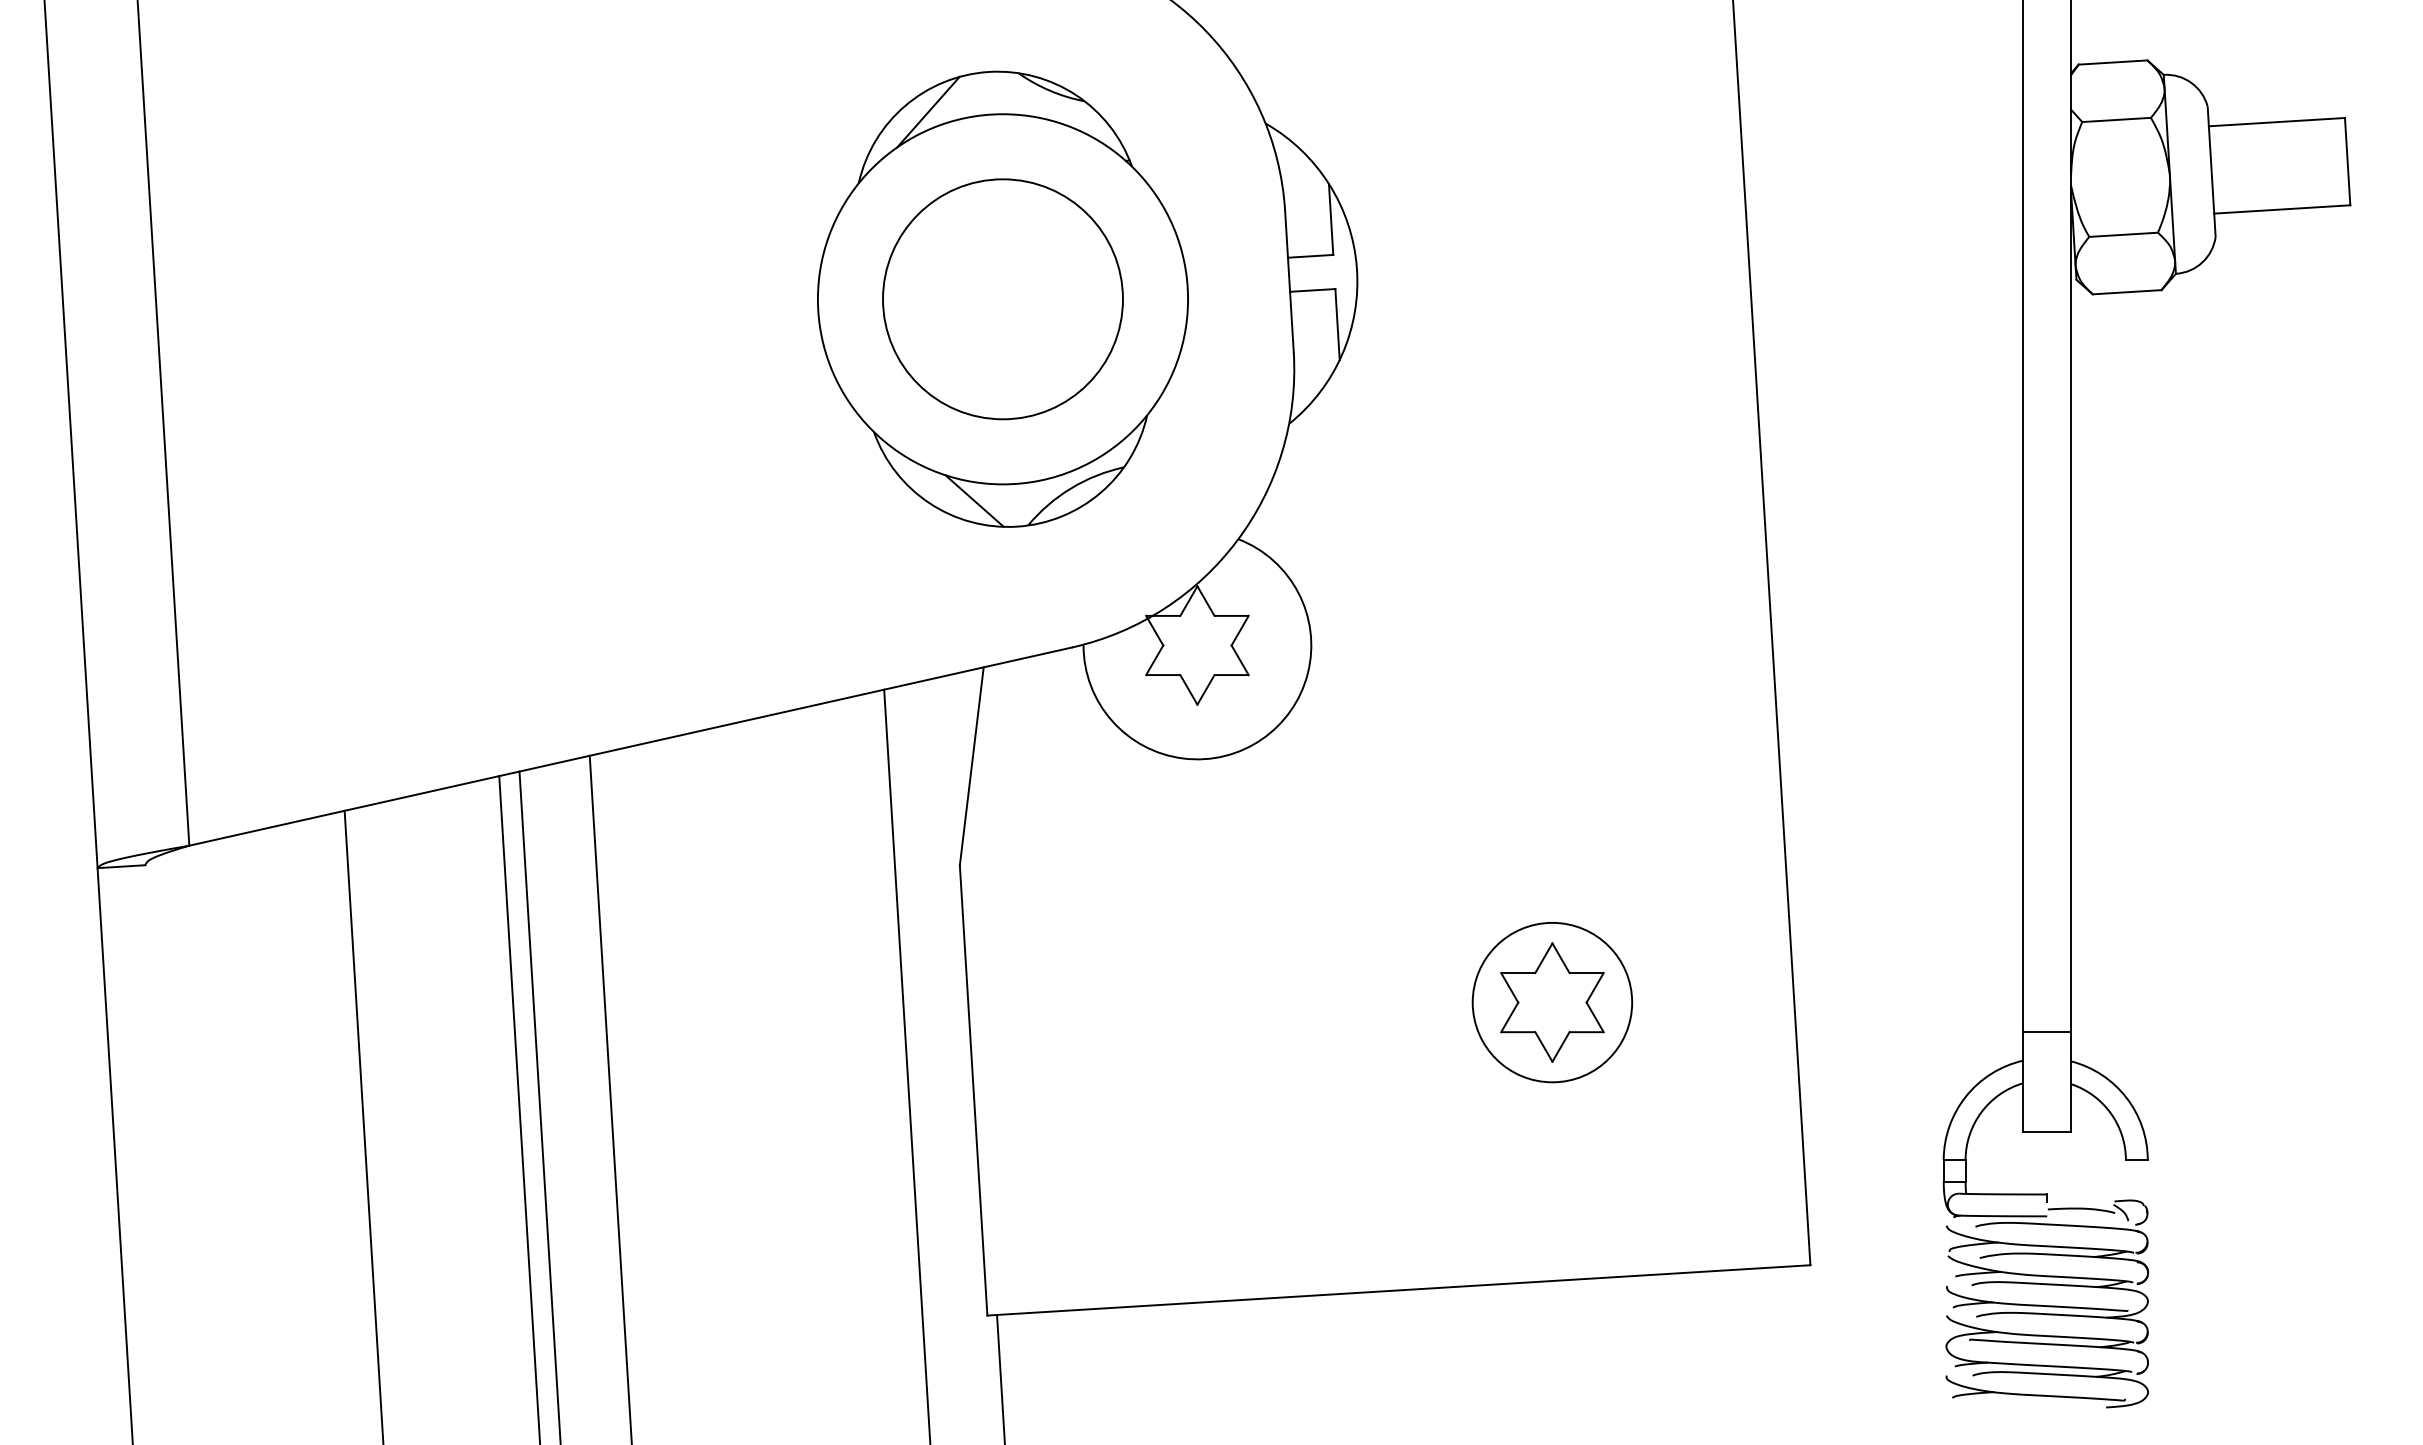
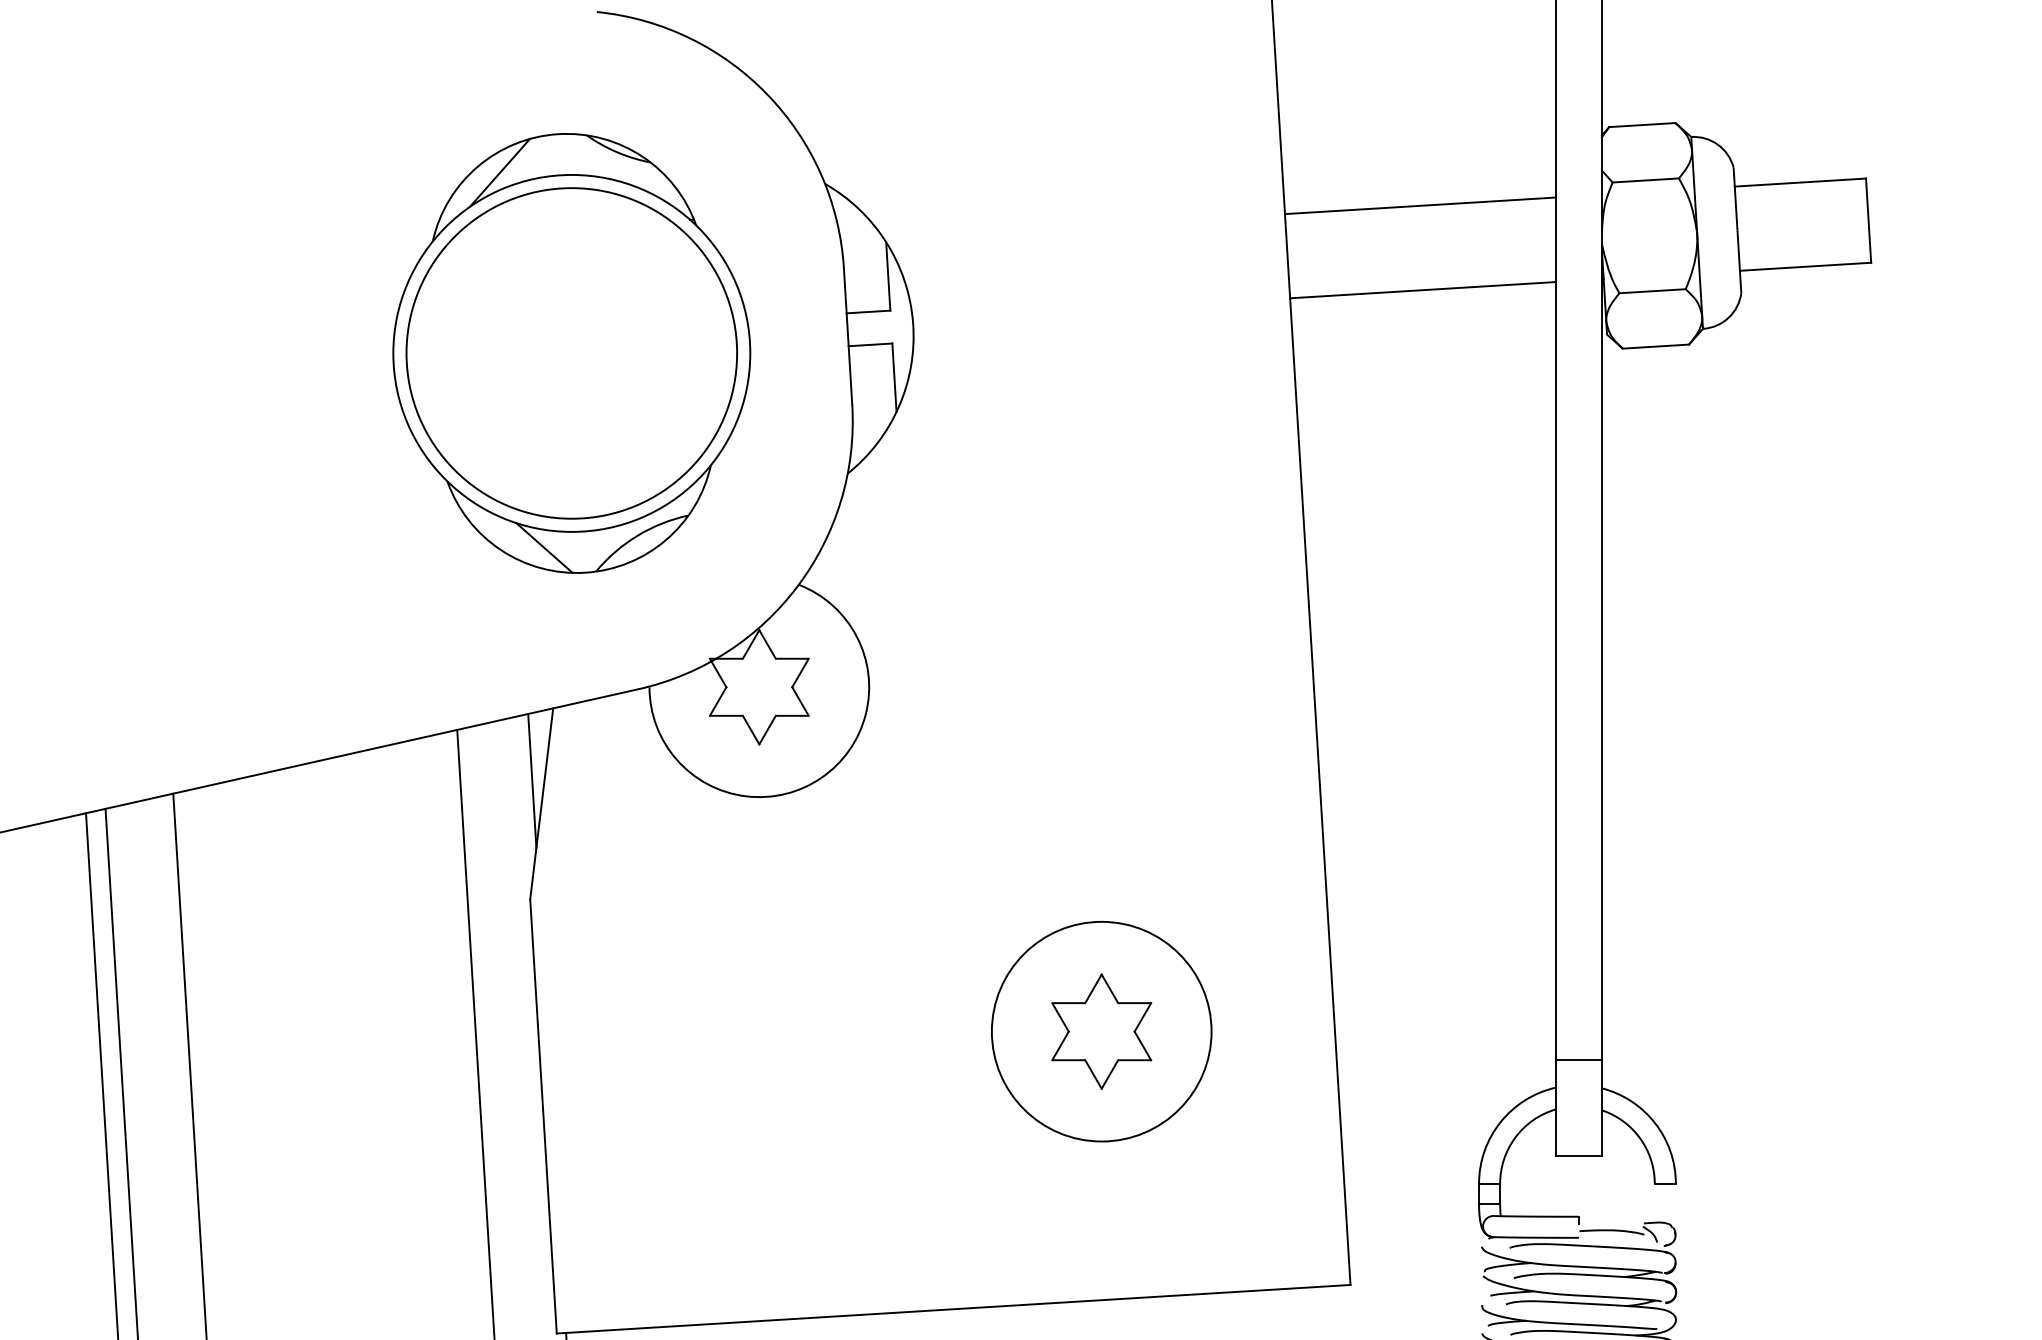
line: (1882, 145) -> (1420, 205), added
line: (1885, 233) -> (1422, 289), added
circle: (1002, 298) -> (571, 352), size x1.43
line: (961, 742) -> (531, 780), added
circle: (1552, 1002) -> (1101, 1031), size x1.43

